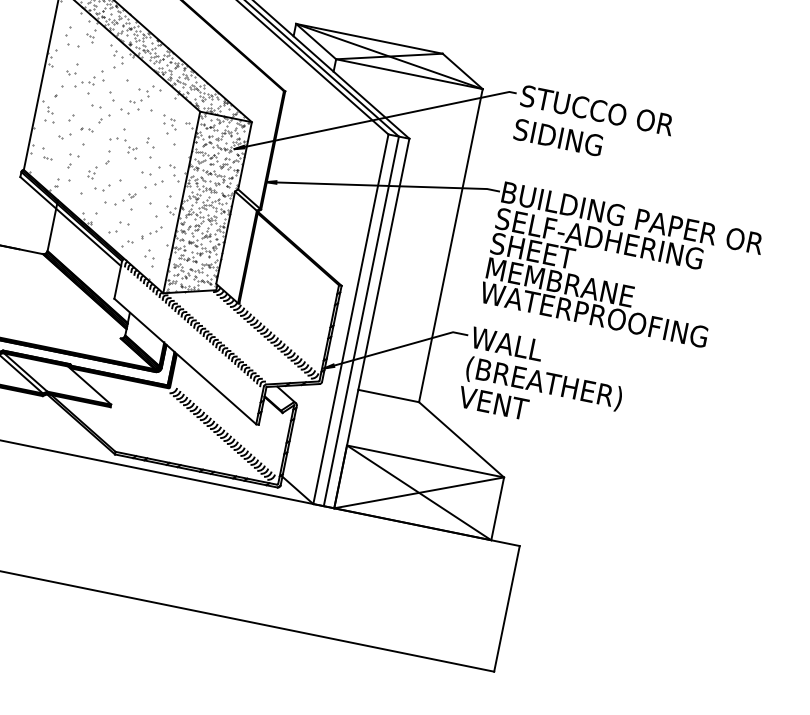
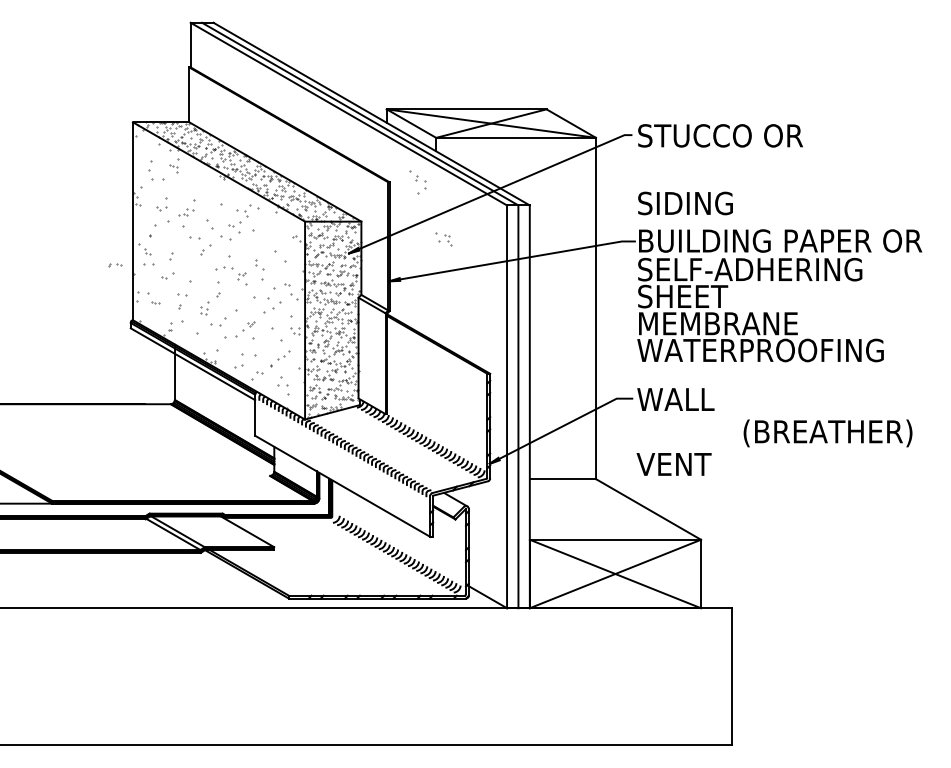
part: (115, 57) -> (417, 182), moved
part: (93, 80) -> (186, 211), size x0.7
part: (168, 122) -> (443, 239), moved
part: (86, 130) -> (115, 265), moved
text: (558, 137) -> (685, 203), moved
part: (145, 174) -> (261, 298), size x1.6
part: (124, 224) -> (249, 355), size x1.6
text: (543, 383) -> (827, 433), moved

